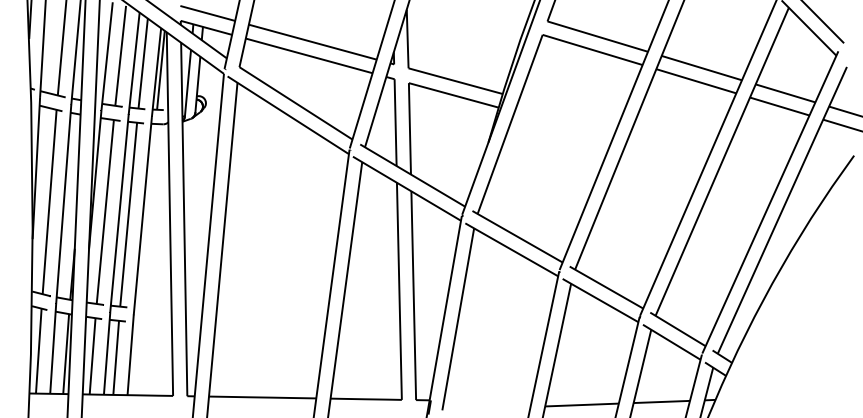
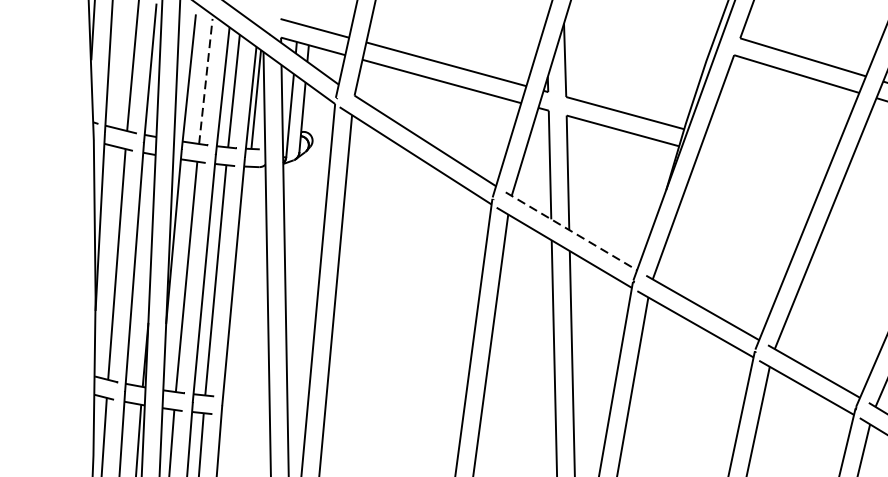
line: (120, 55) -> (205, 80), solid -> dashed
line: (412, 175) -> (571, 231), solid -> dashed

